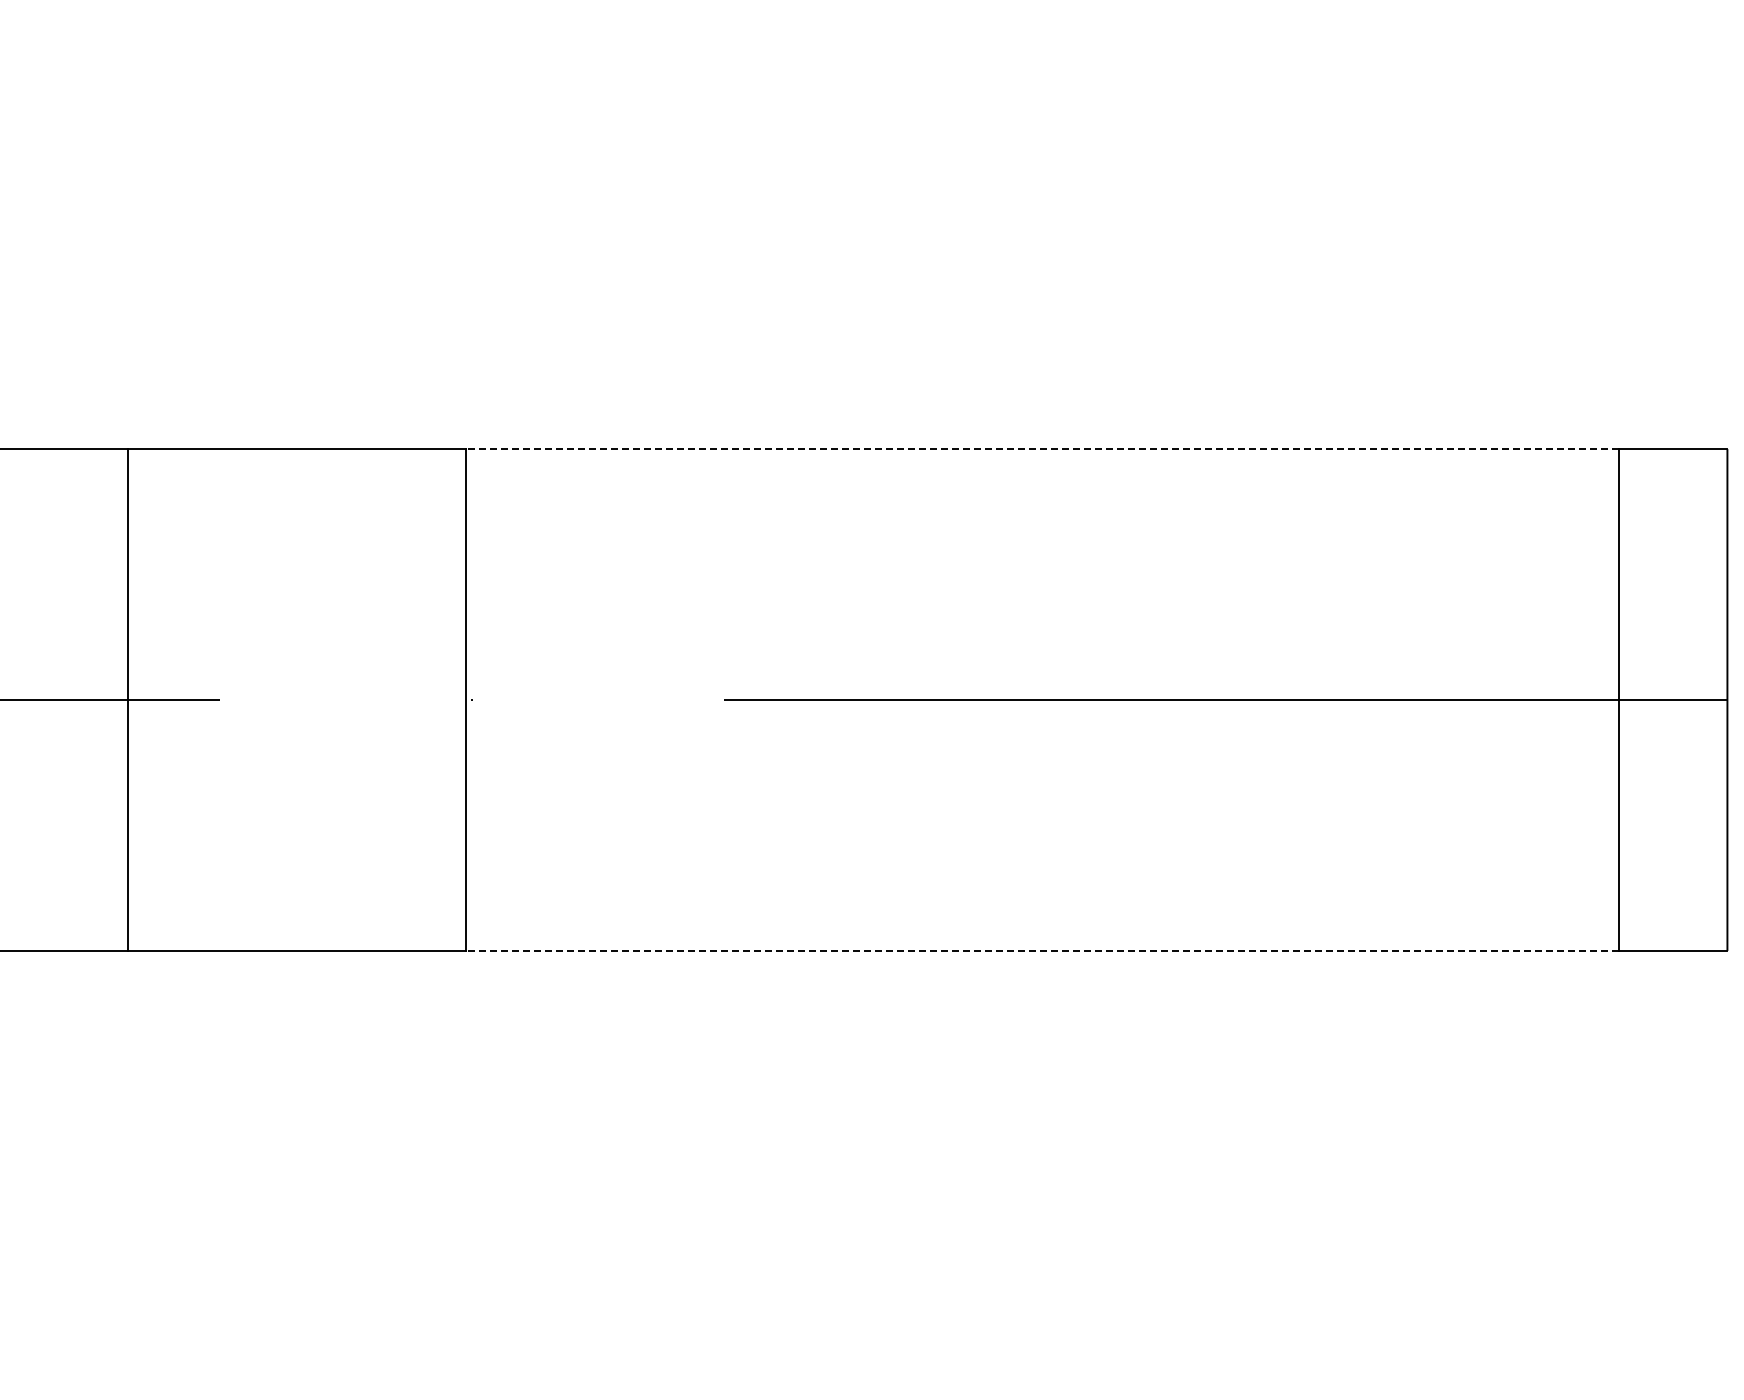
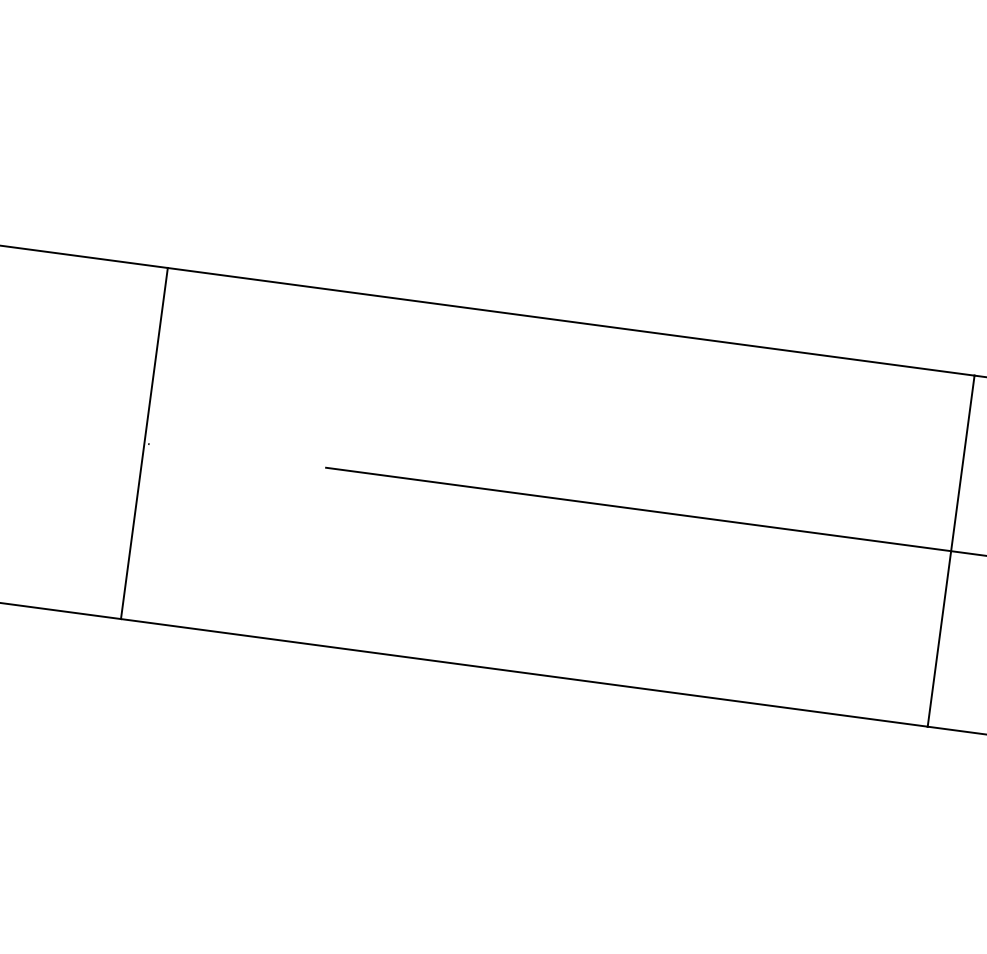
line: (1041, 449) -> (570, 322), dashed -> solid
line: (1041, 950) -> (523, 672), dashed -> solid

